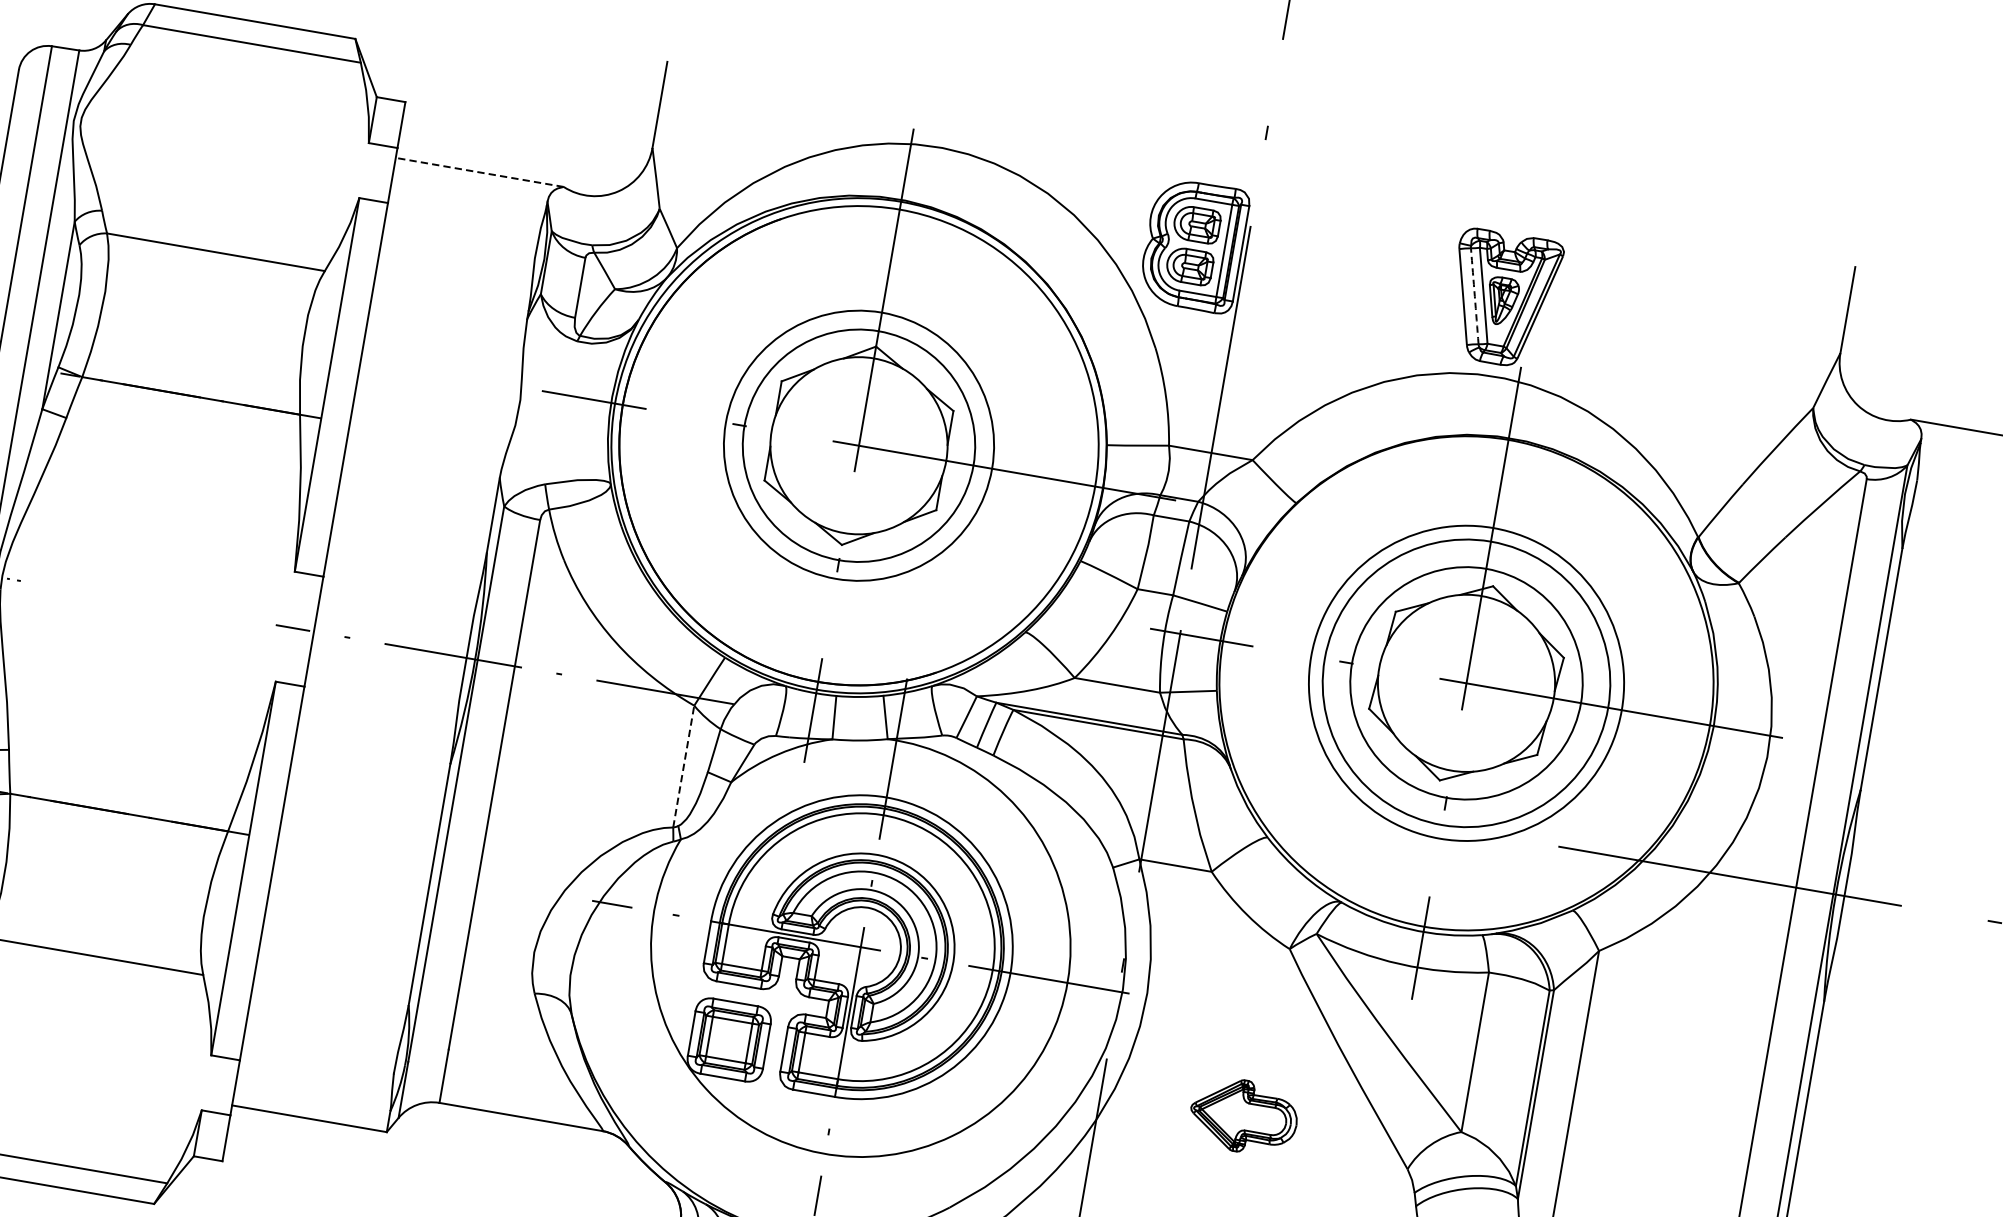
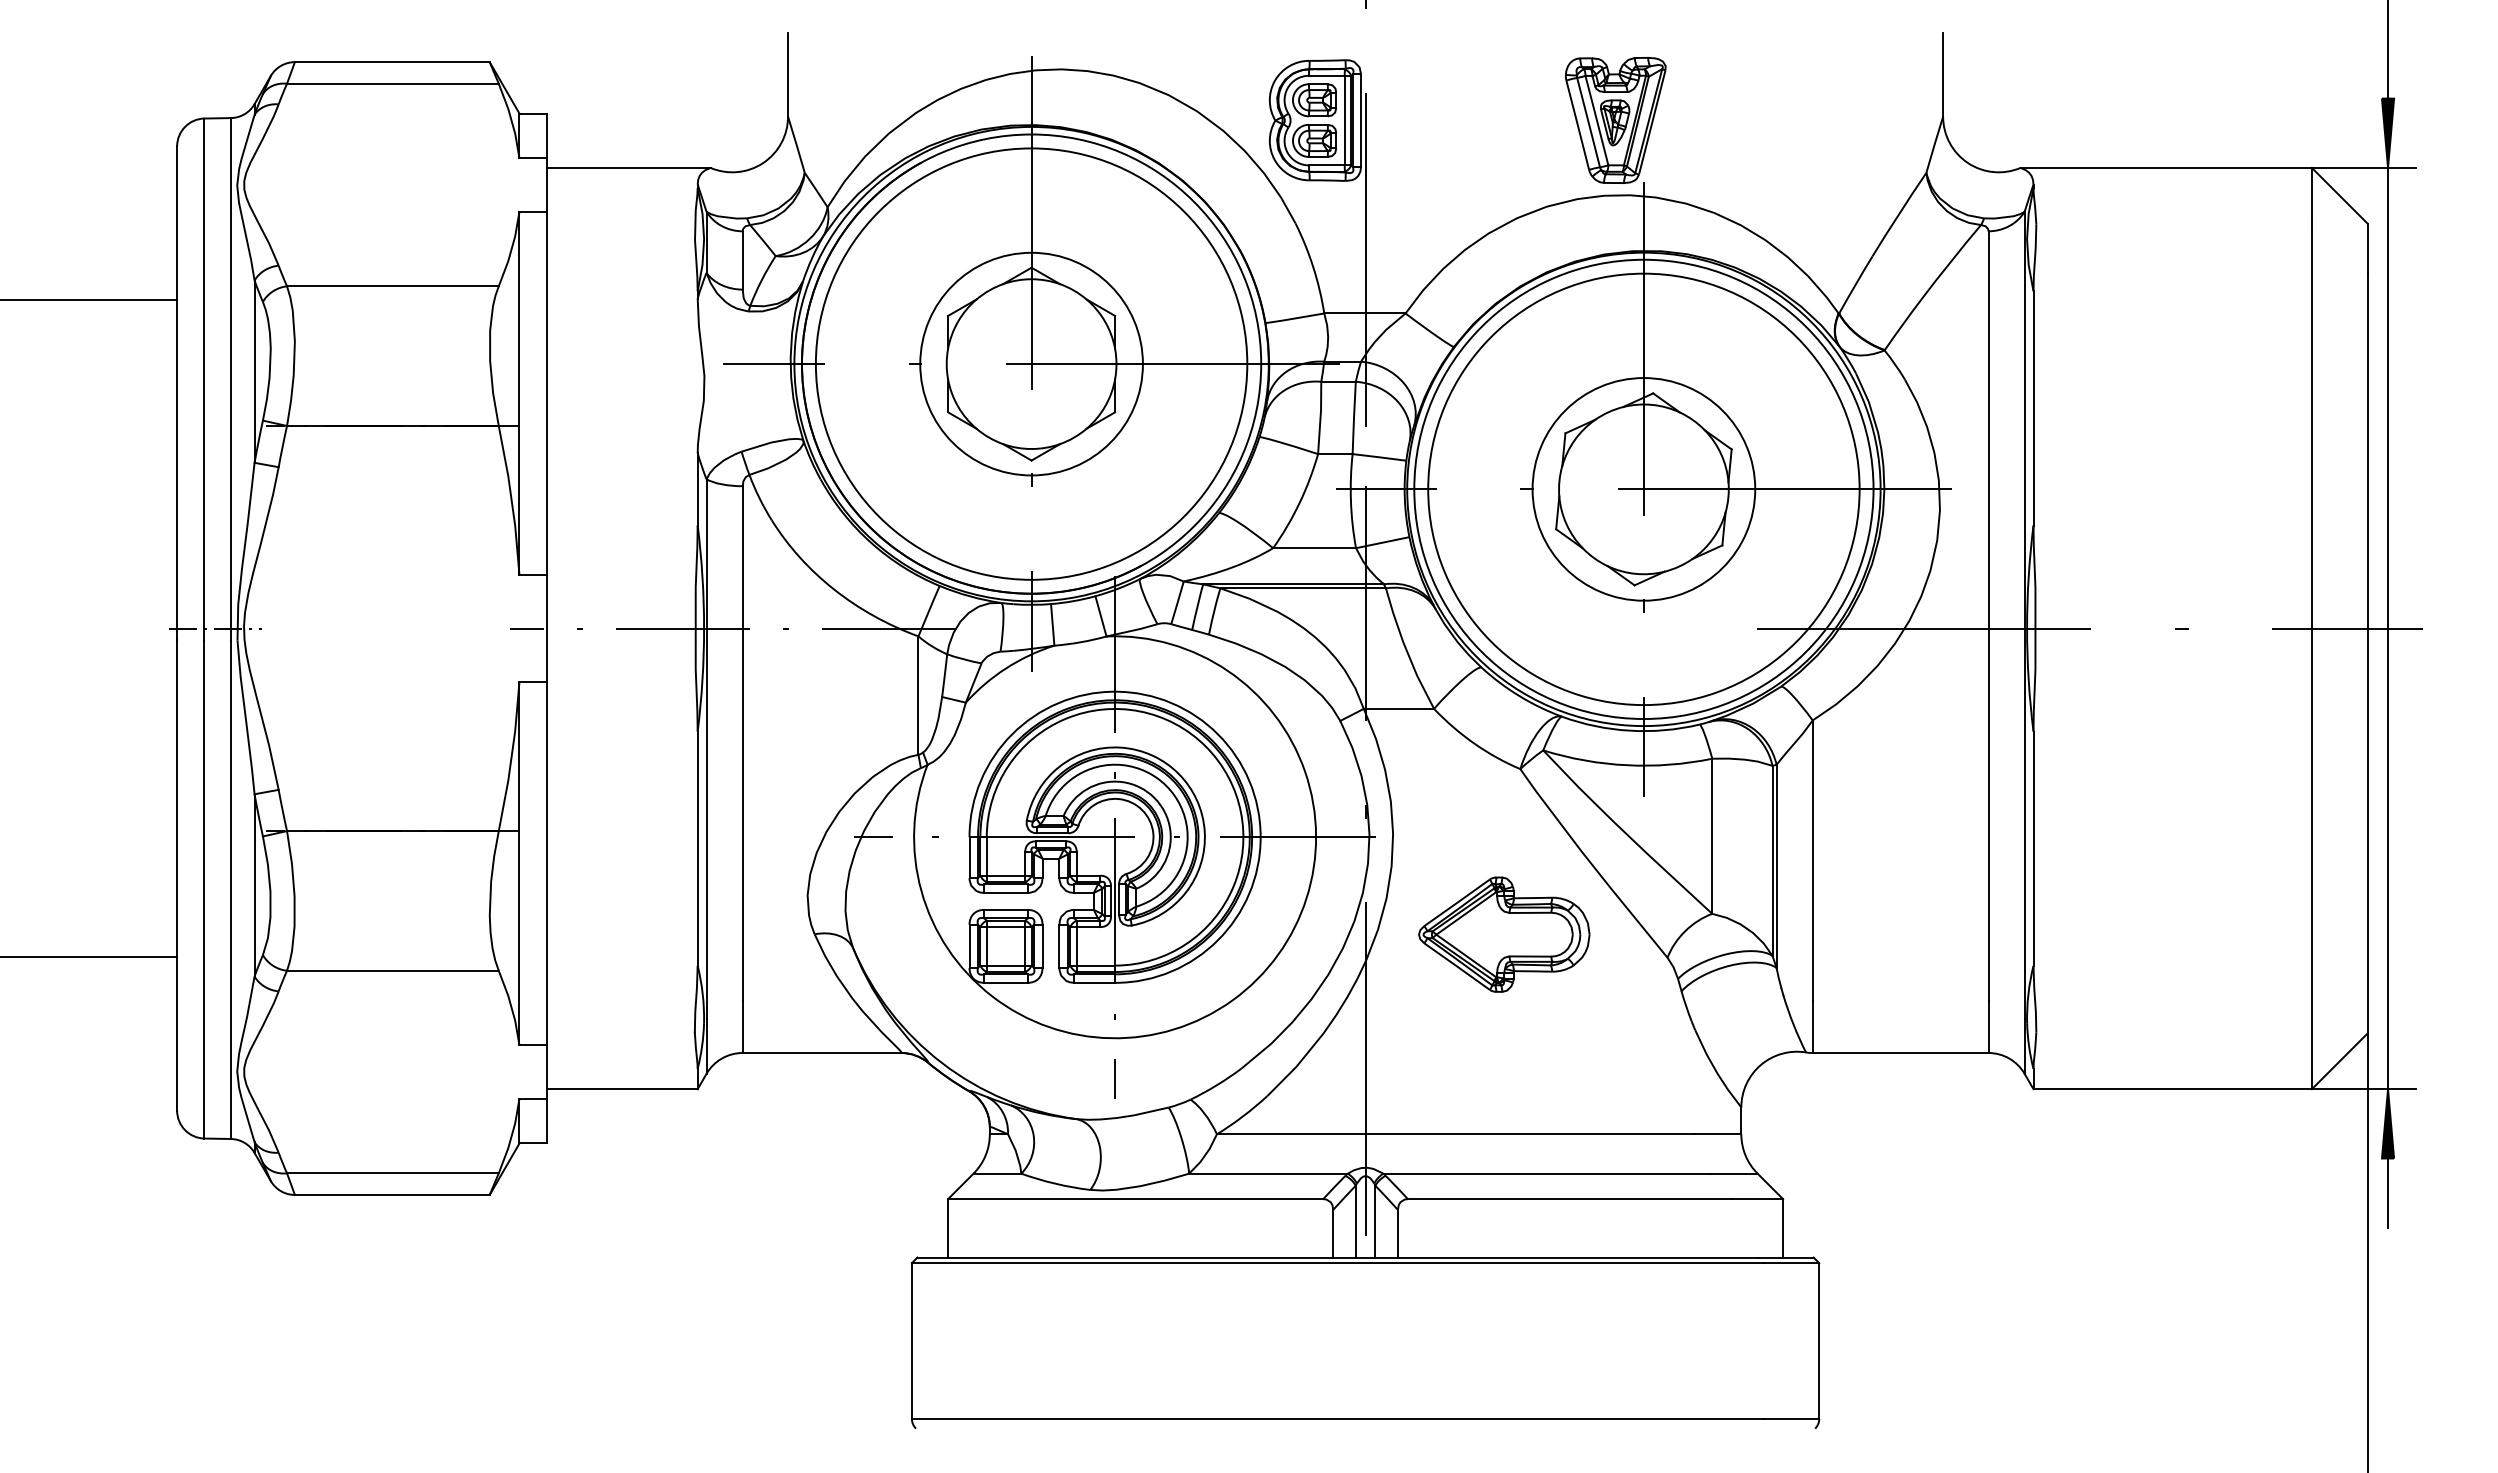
line: (479, 171) -> (628, 167), dashed -> solid
arc: (1474, 296) -> (1588, 122), dashed -> solid
circle: (859, 445) -> (1031, 363), size x1.67
circle: (1466, 683) -> (1643, 489), size x1.43
circle: (1466, 683) -> (1643, 489), size x1.67
line: (683, 766) -> (918, 695), dashed -> solid
part: (1244, 1116) -> (1504, 934), size x1.67

